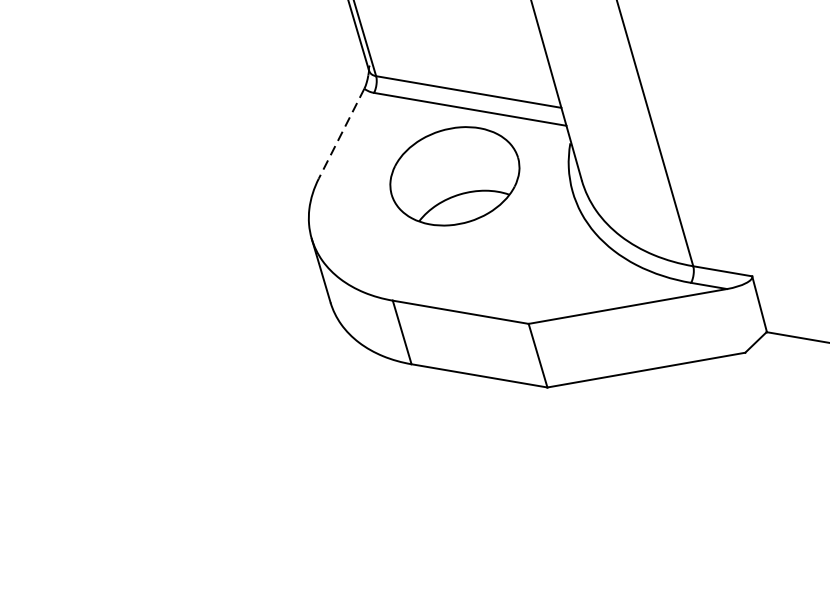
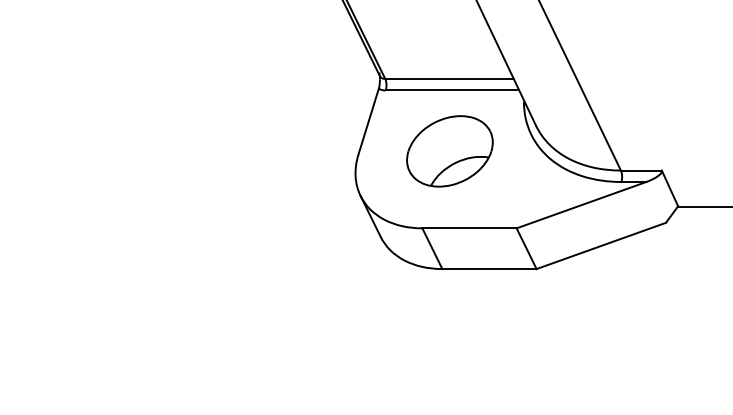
line: (341, 134) -> (368, 122), dashed -> solid
part: (454, 176) -> (449, 151), moved

